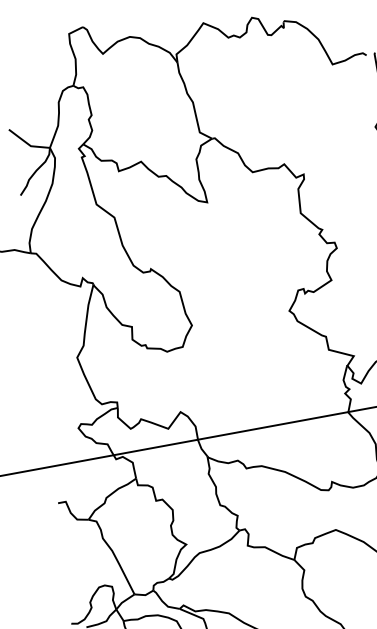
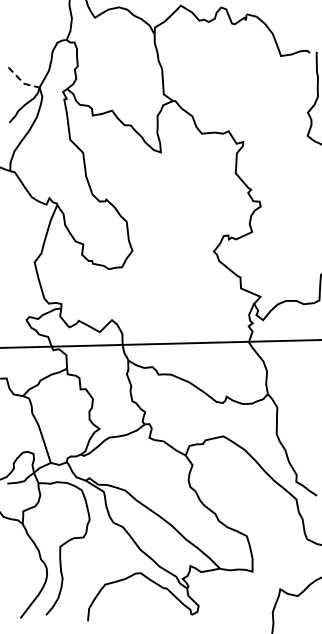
line: (27, 144) -> (21, 81), solid -> dashed

